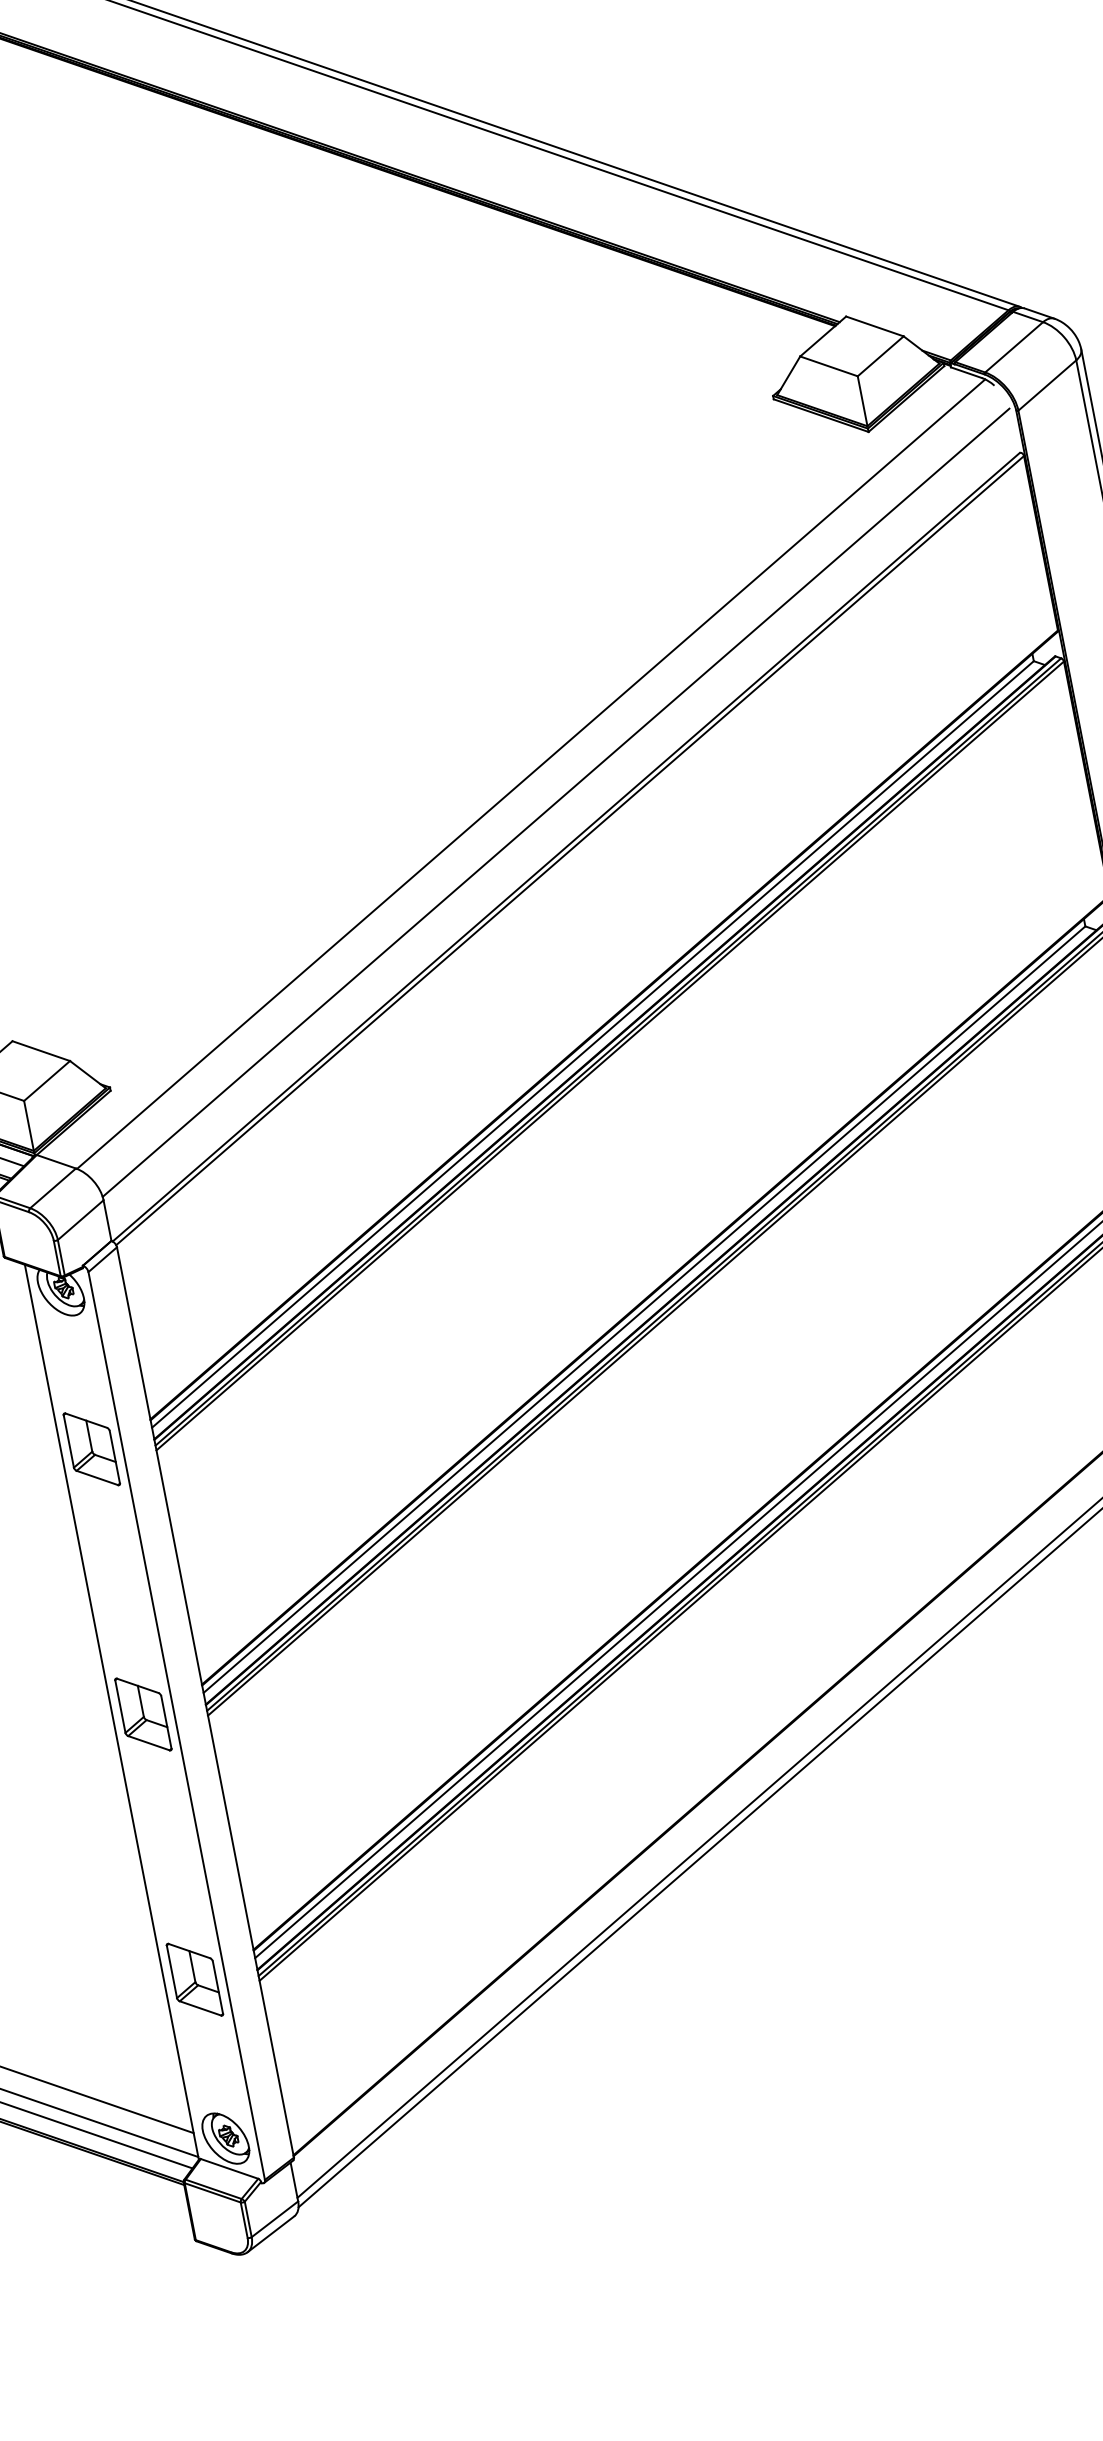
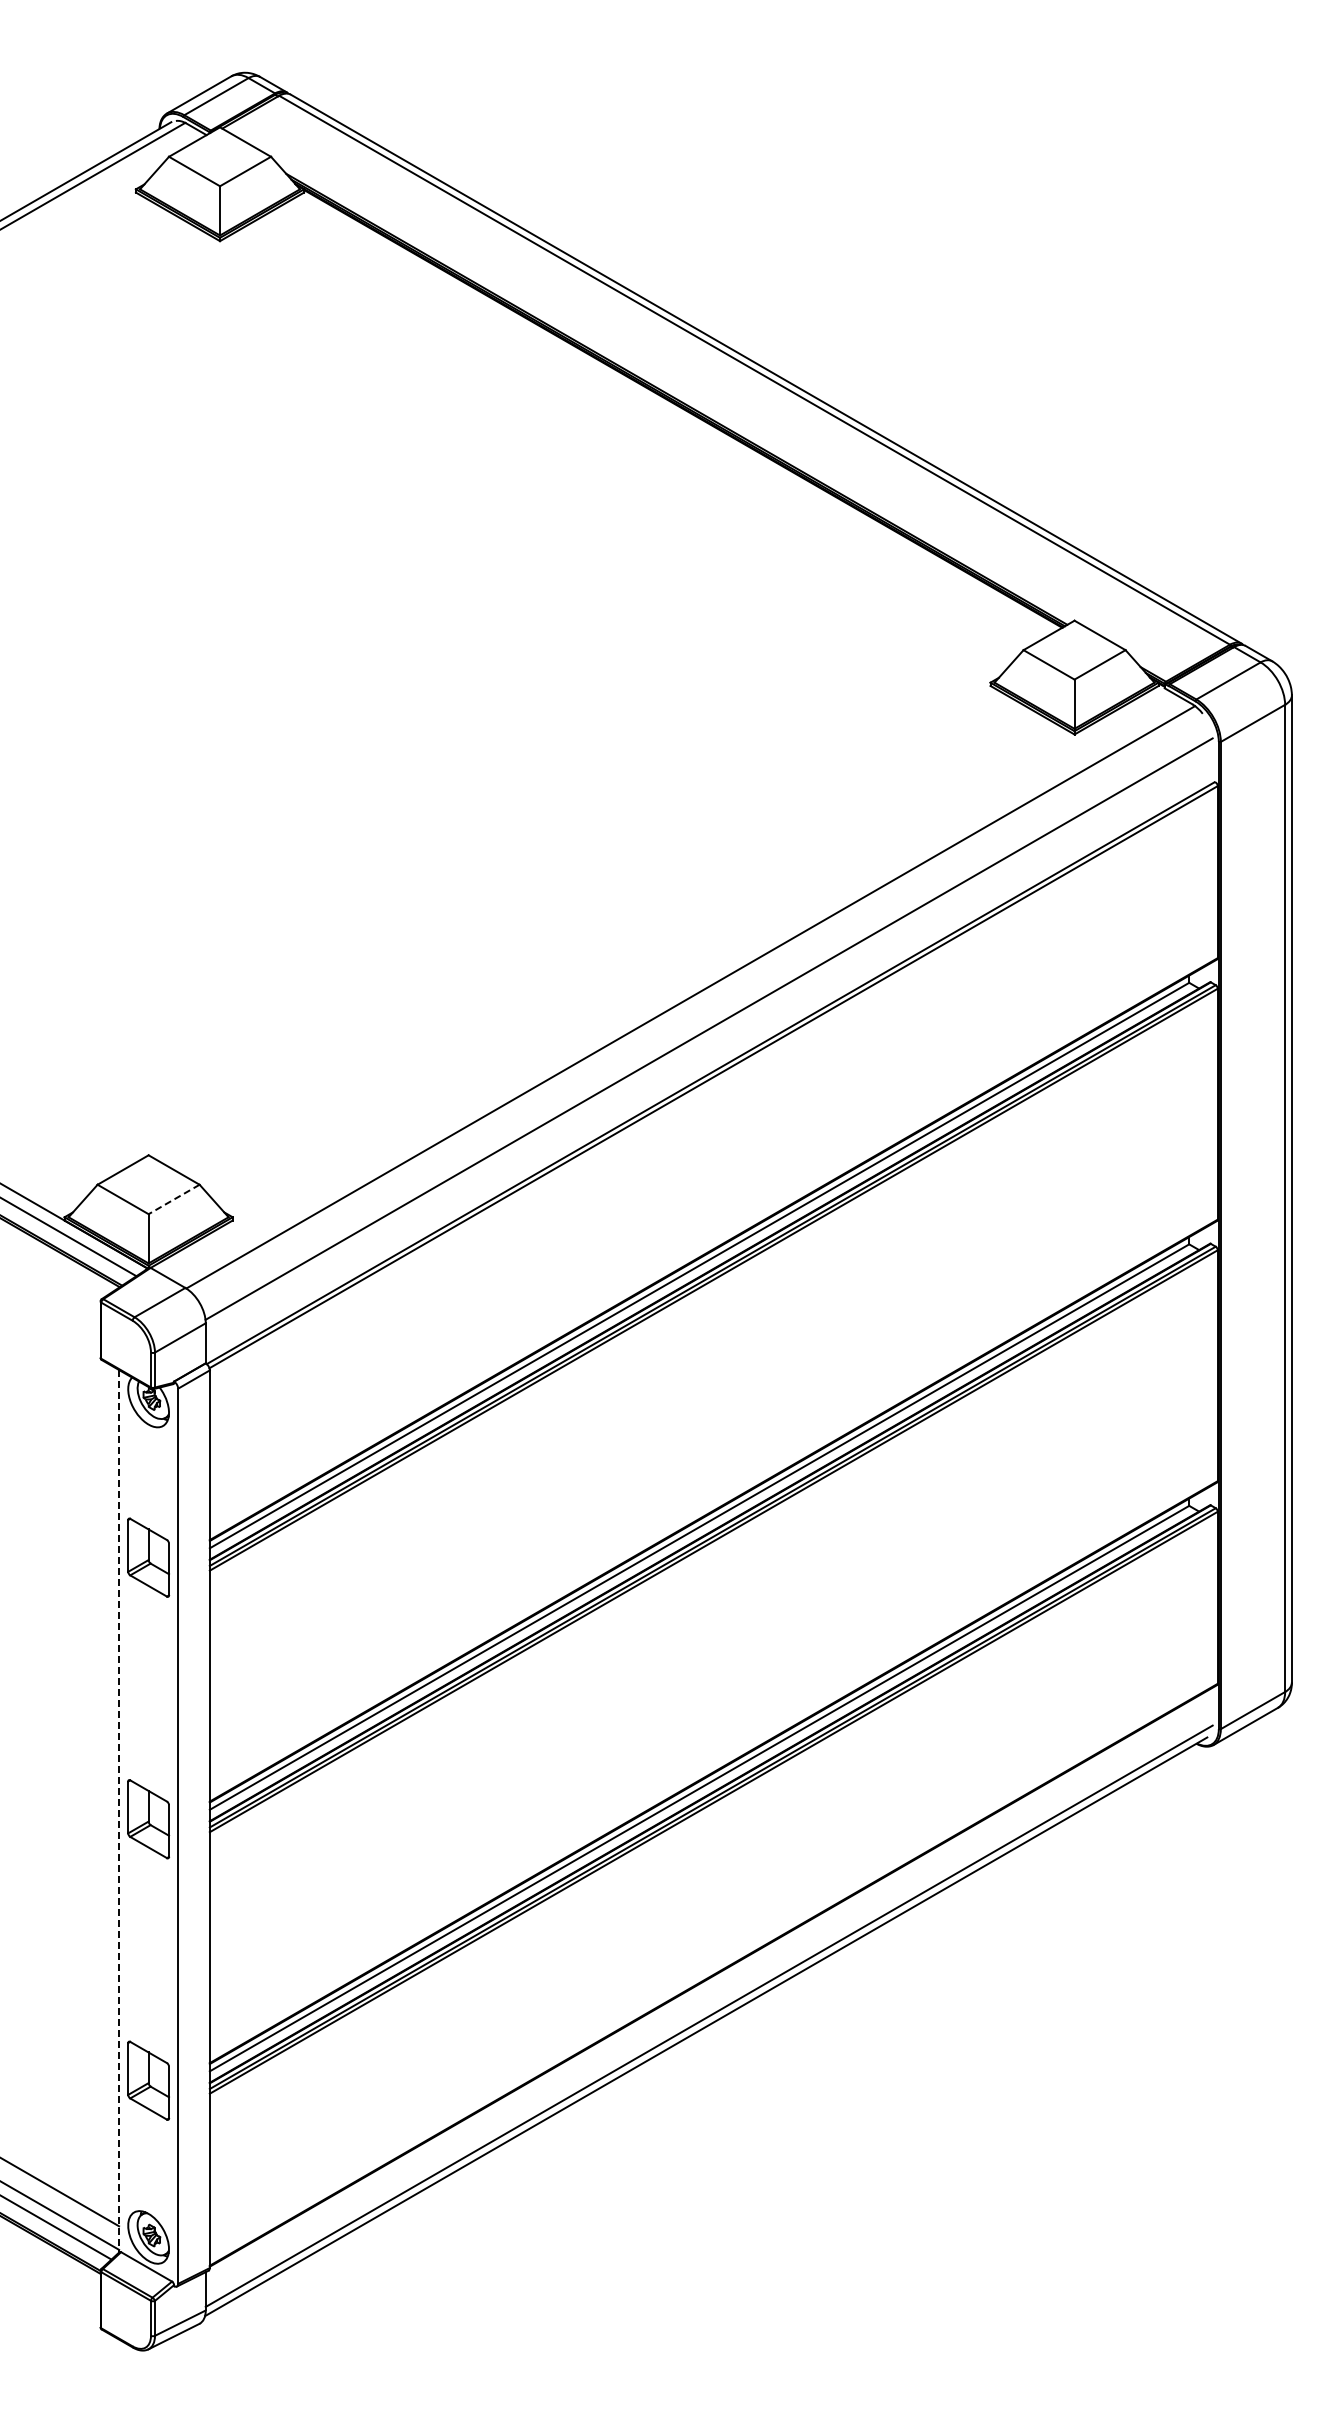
line: (46, 1081) -> (173, 1199), solid -> dashed
line: (112, 1712) -> (119, 1811), solid -> dashed

